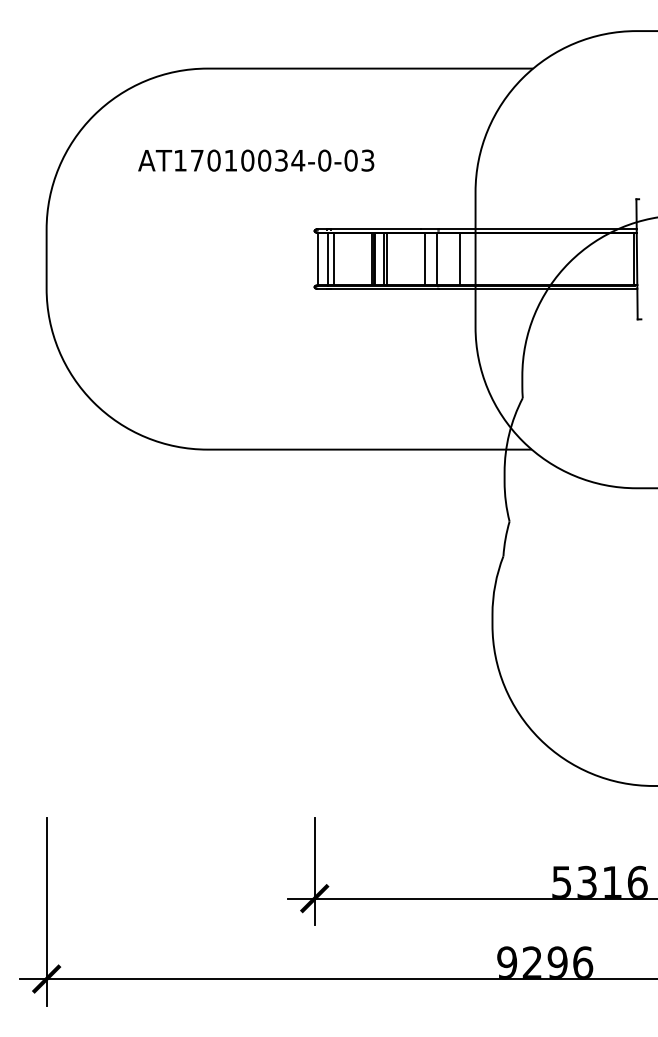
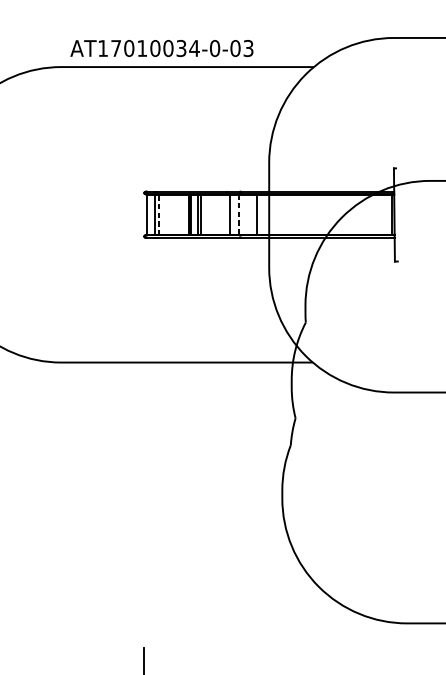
text: (256, 160) -> (162, 48), moved
line: (333, 258) -> (159, 214), solid -> dashed
line: (436, 259) -> (238, 215), solid -> dashed

